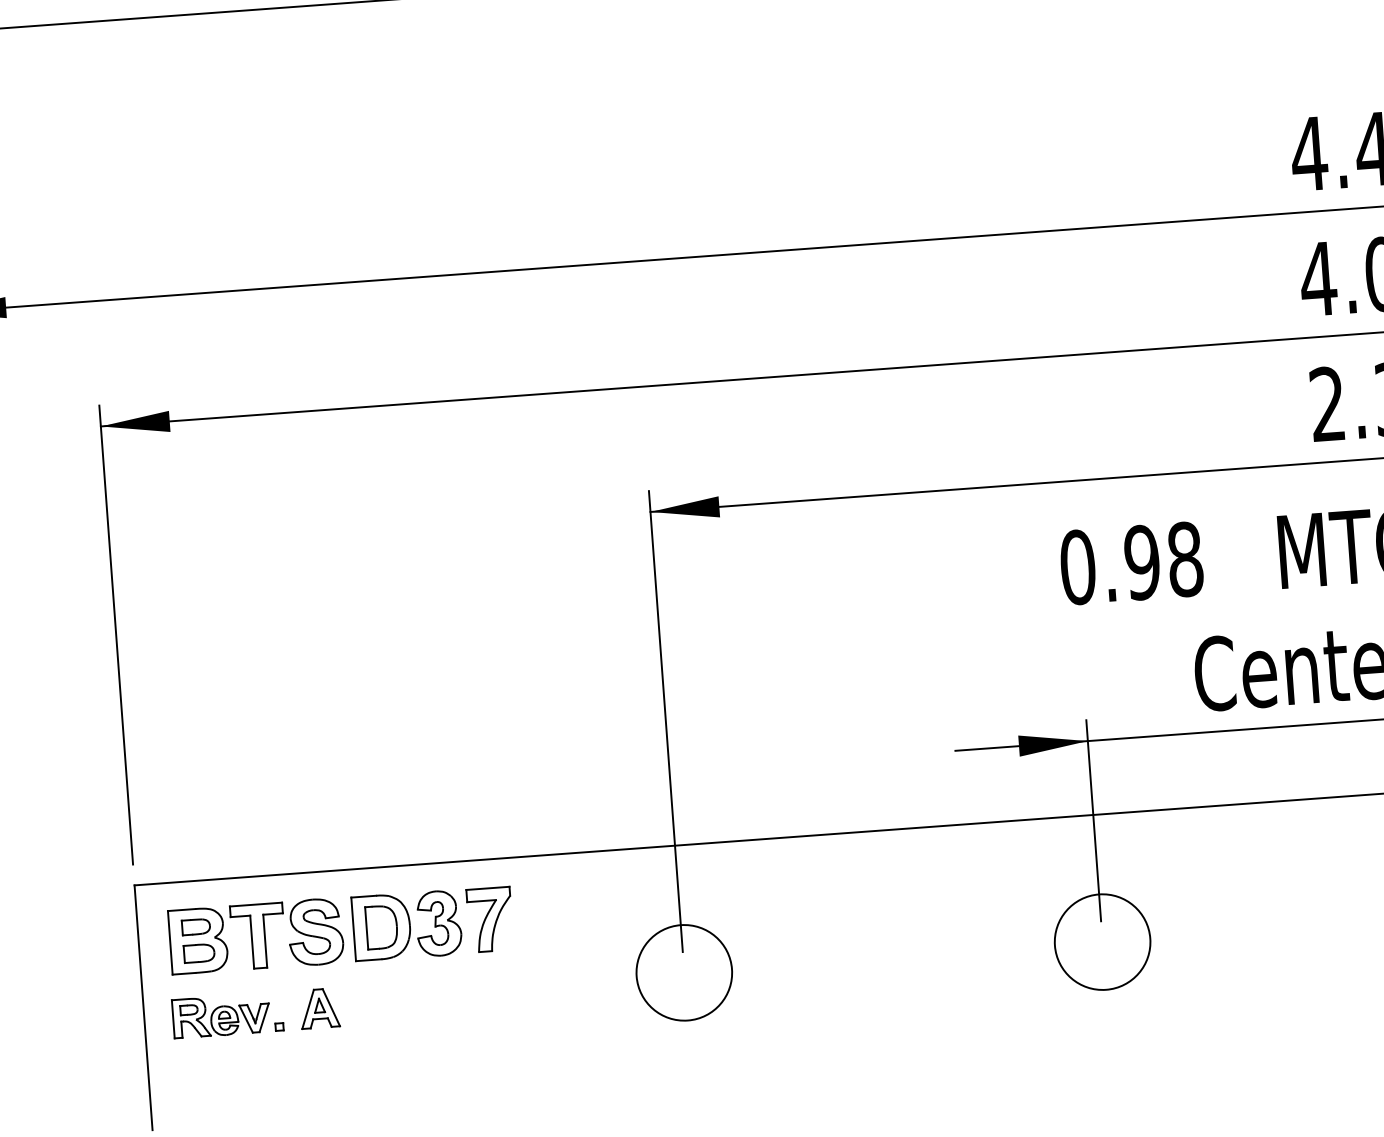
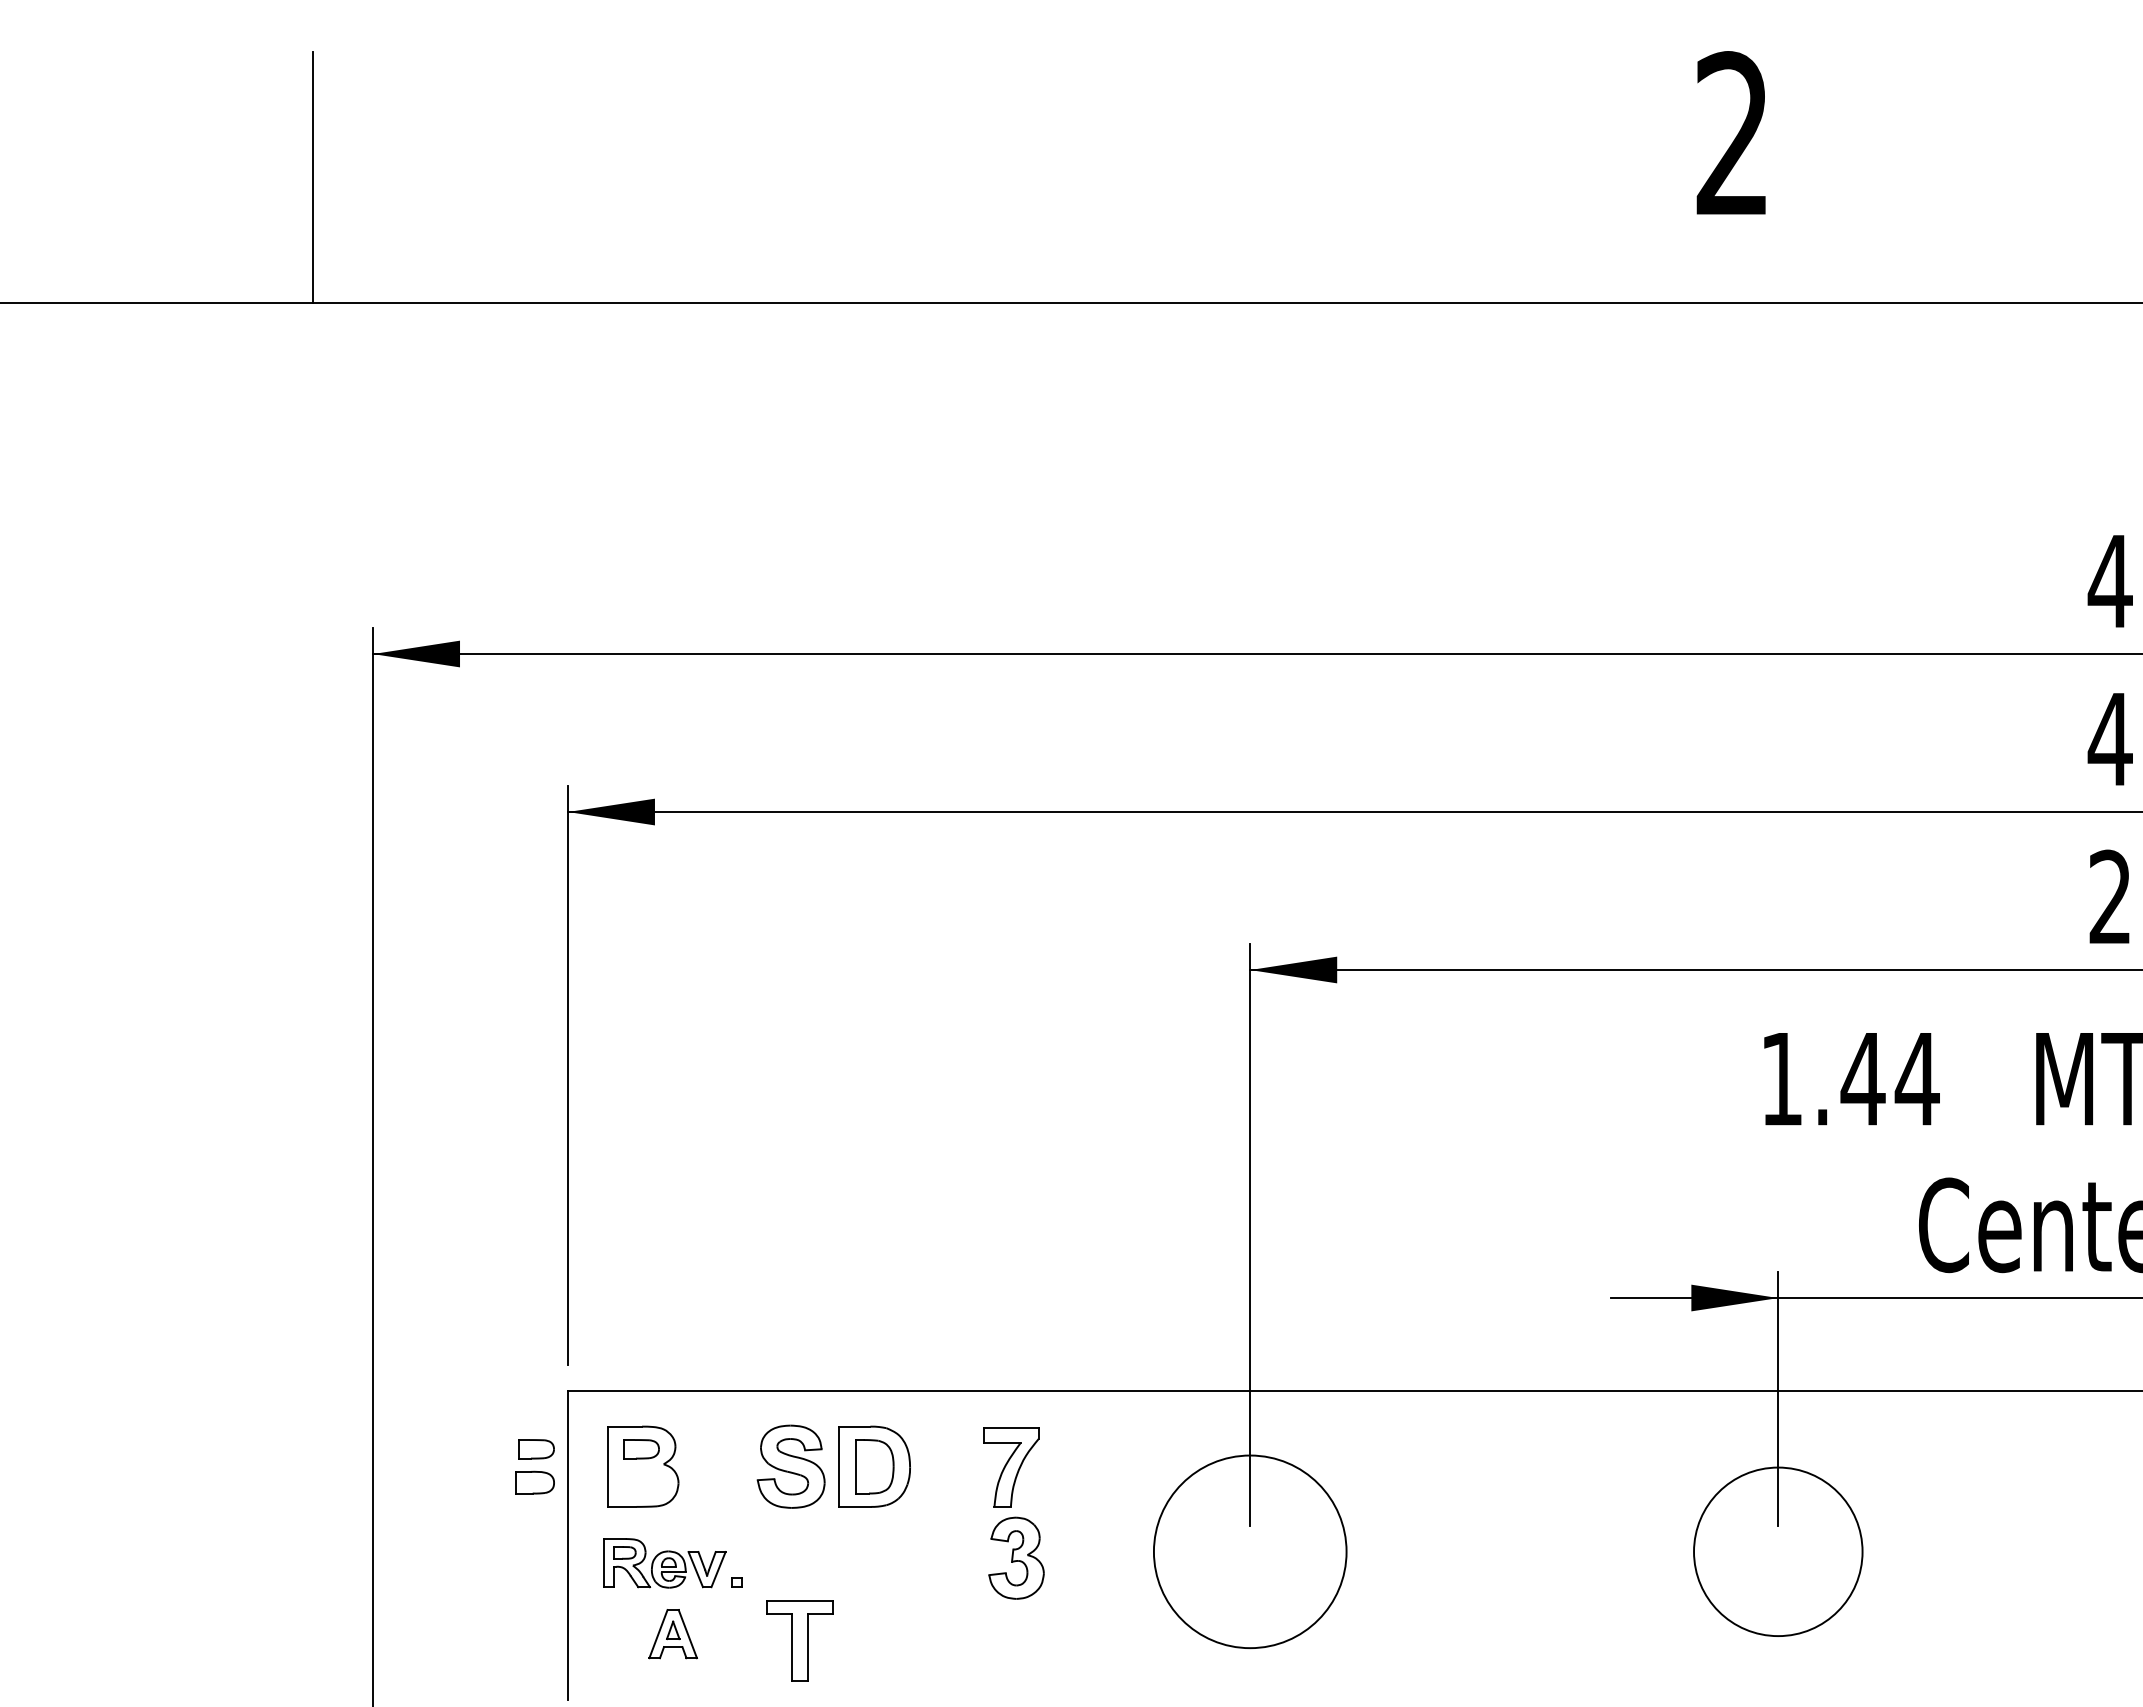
text: (1131, 563) -> (1849, 1078), 0.98 -> 1.44
part: (438, 922) -> (1016, 1557), moved
part: (112, 933) -> (536, 1449), added
part: (258, 936) -> (799, 1640), moved
circle: (1102, 941) -> (1778, 1551), size x1.4
part: (198, 953) -> (534, 1482), moved
circle: (684, 972) -> (1250, 1551), size x1.6
part: (319, 1008) -> (672, 1634), moved

